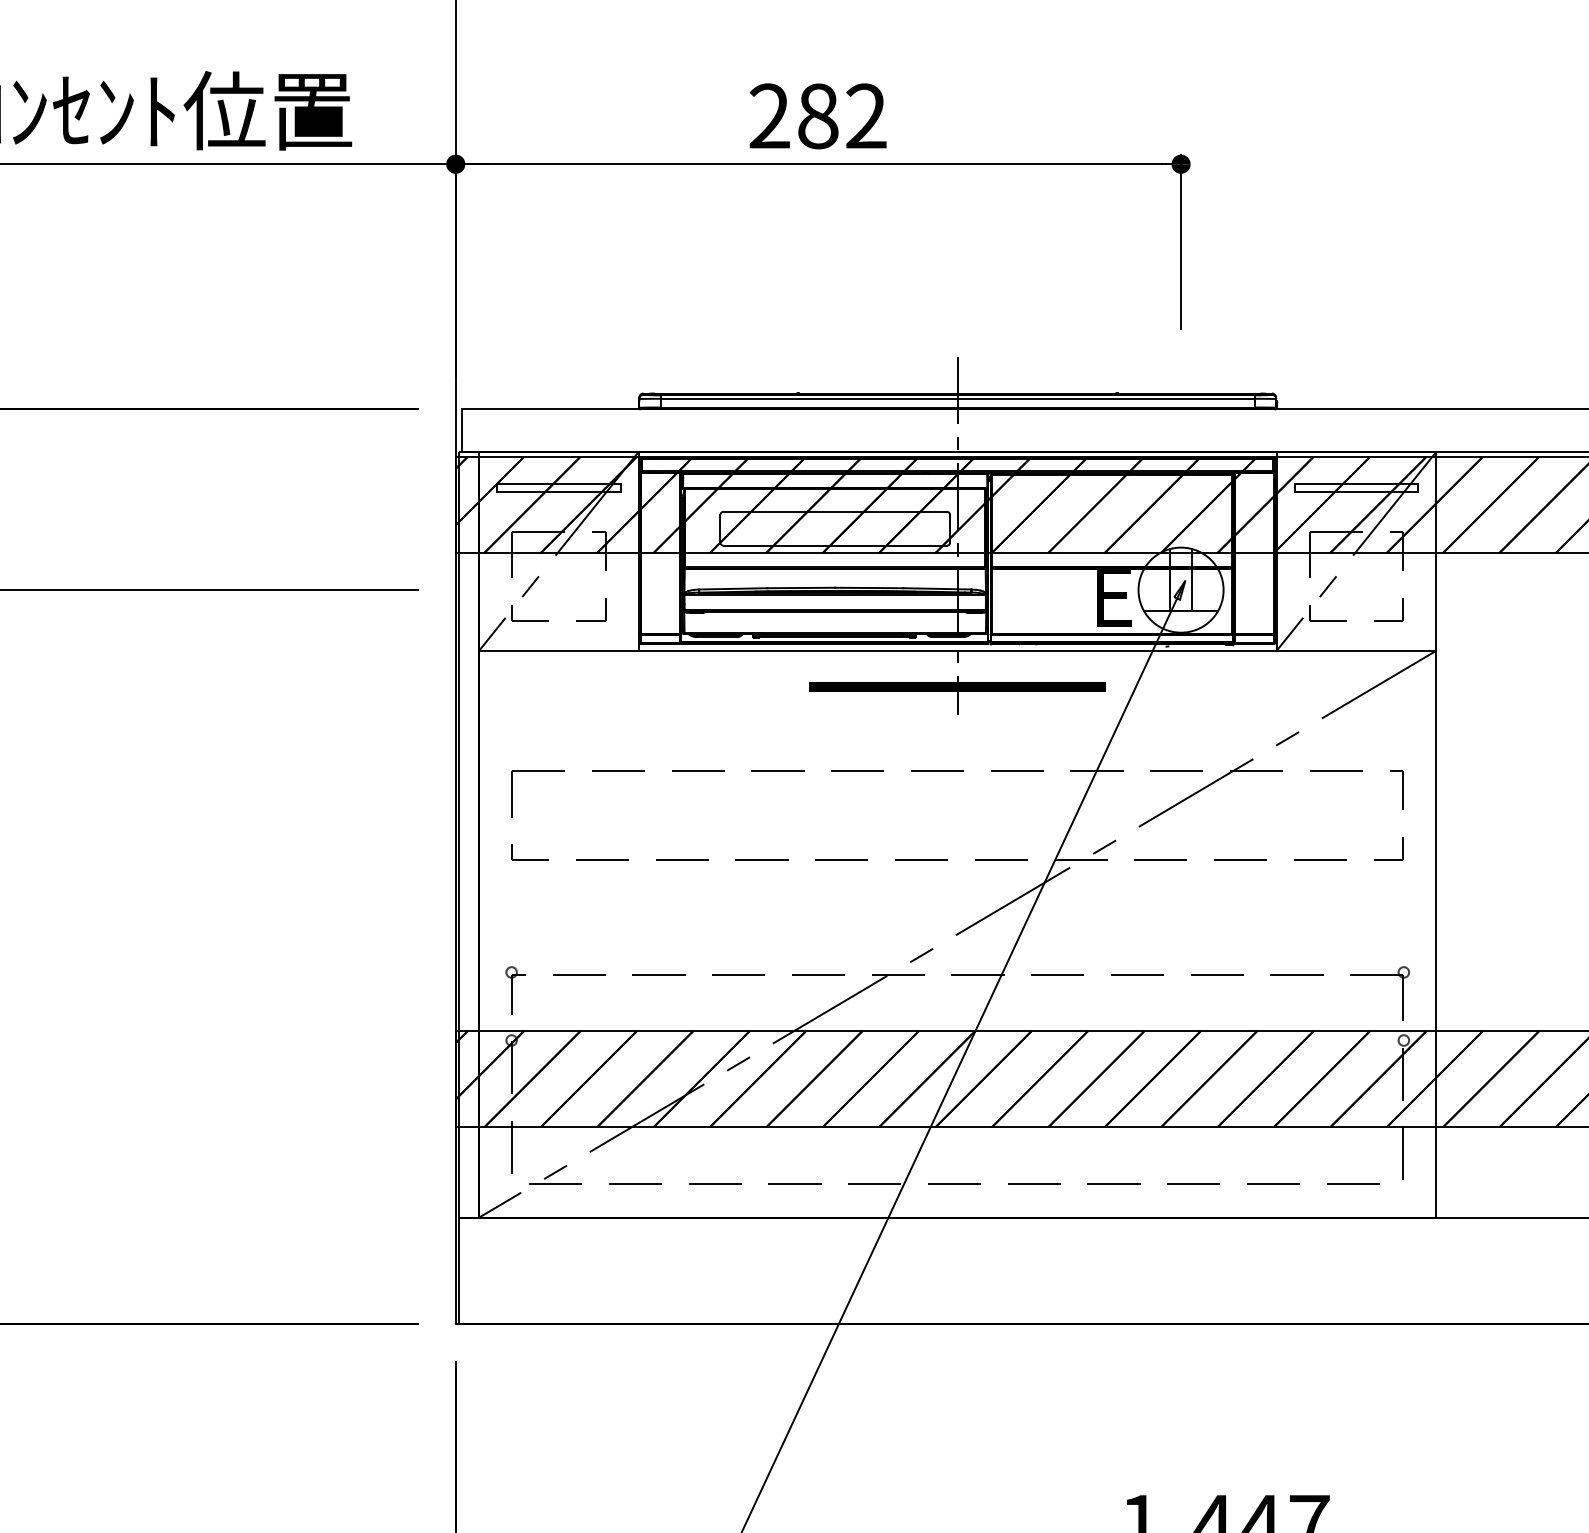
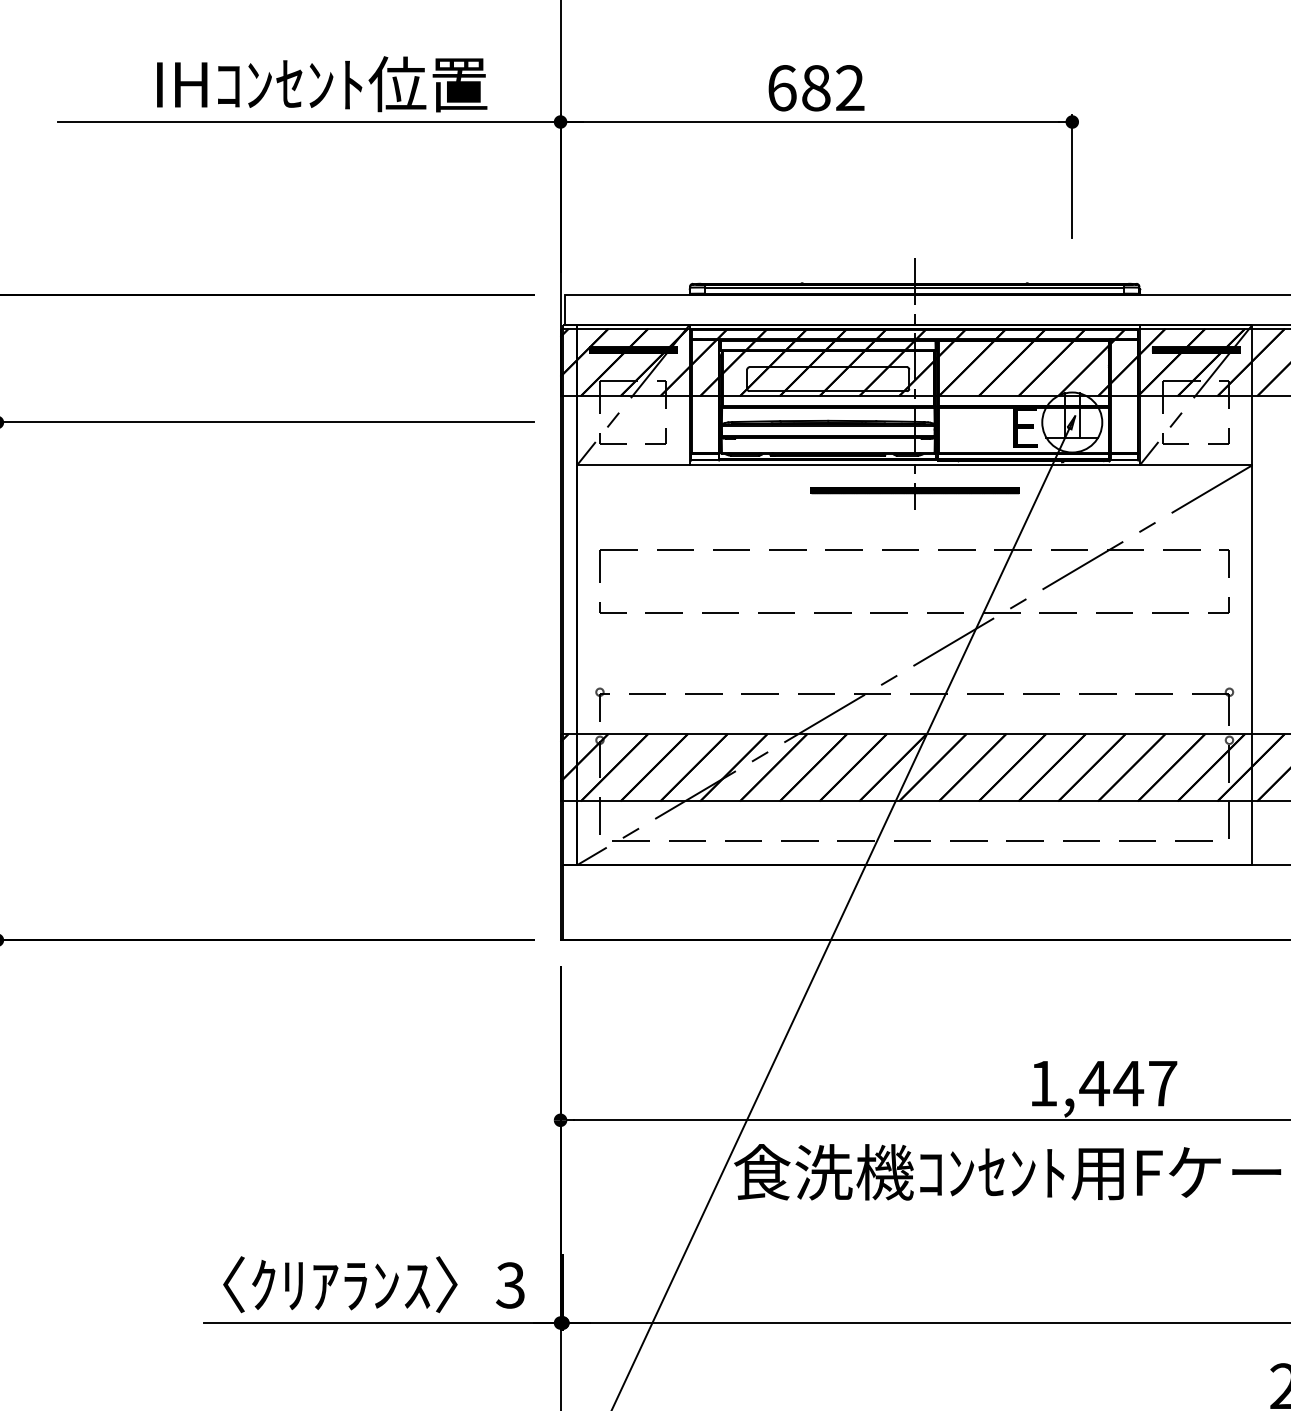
text: (770, 116) -> (782, 88), 282 -> 682
hatch: (557, 488) -> (632, 350), added
hatch: (1355, 488) -> (1195, 350), added

